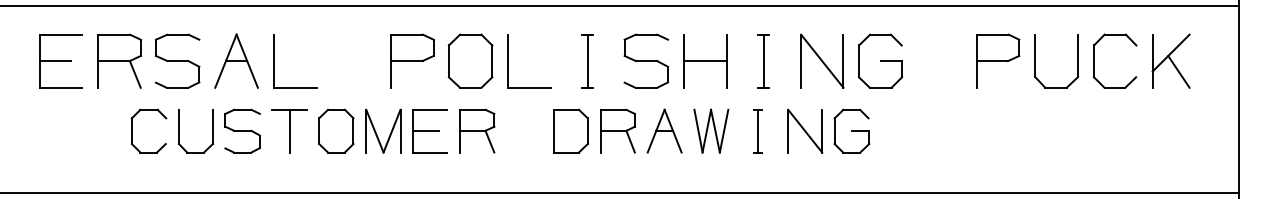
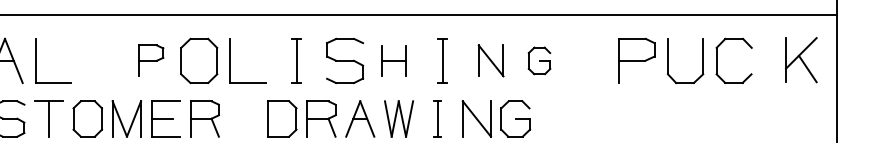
part: (412, 60) -> (150, 60), size x0.7
part: (822, 60) -> (491, 60), size x0.7
part: (880, 60) -> (539, 60), size x0.6
part: (1170, 60) -> (800, 59), moved
part: (705, 61) -> (394, 61), size x0.7

